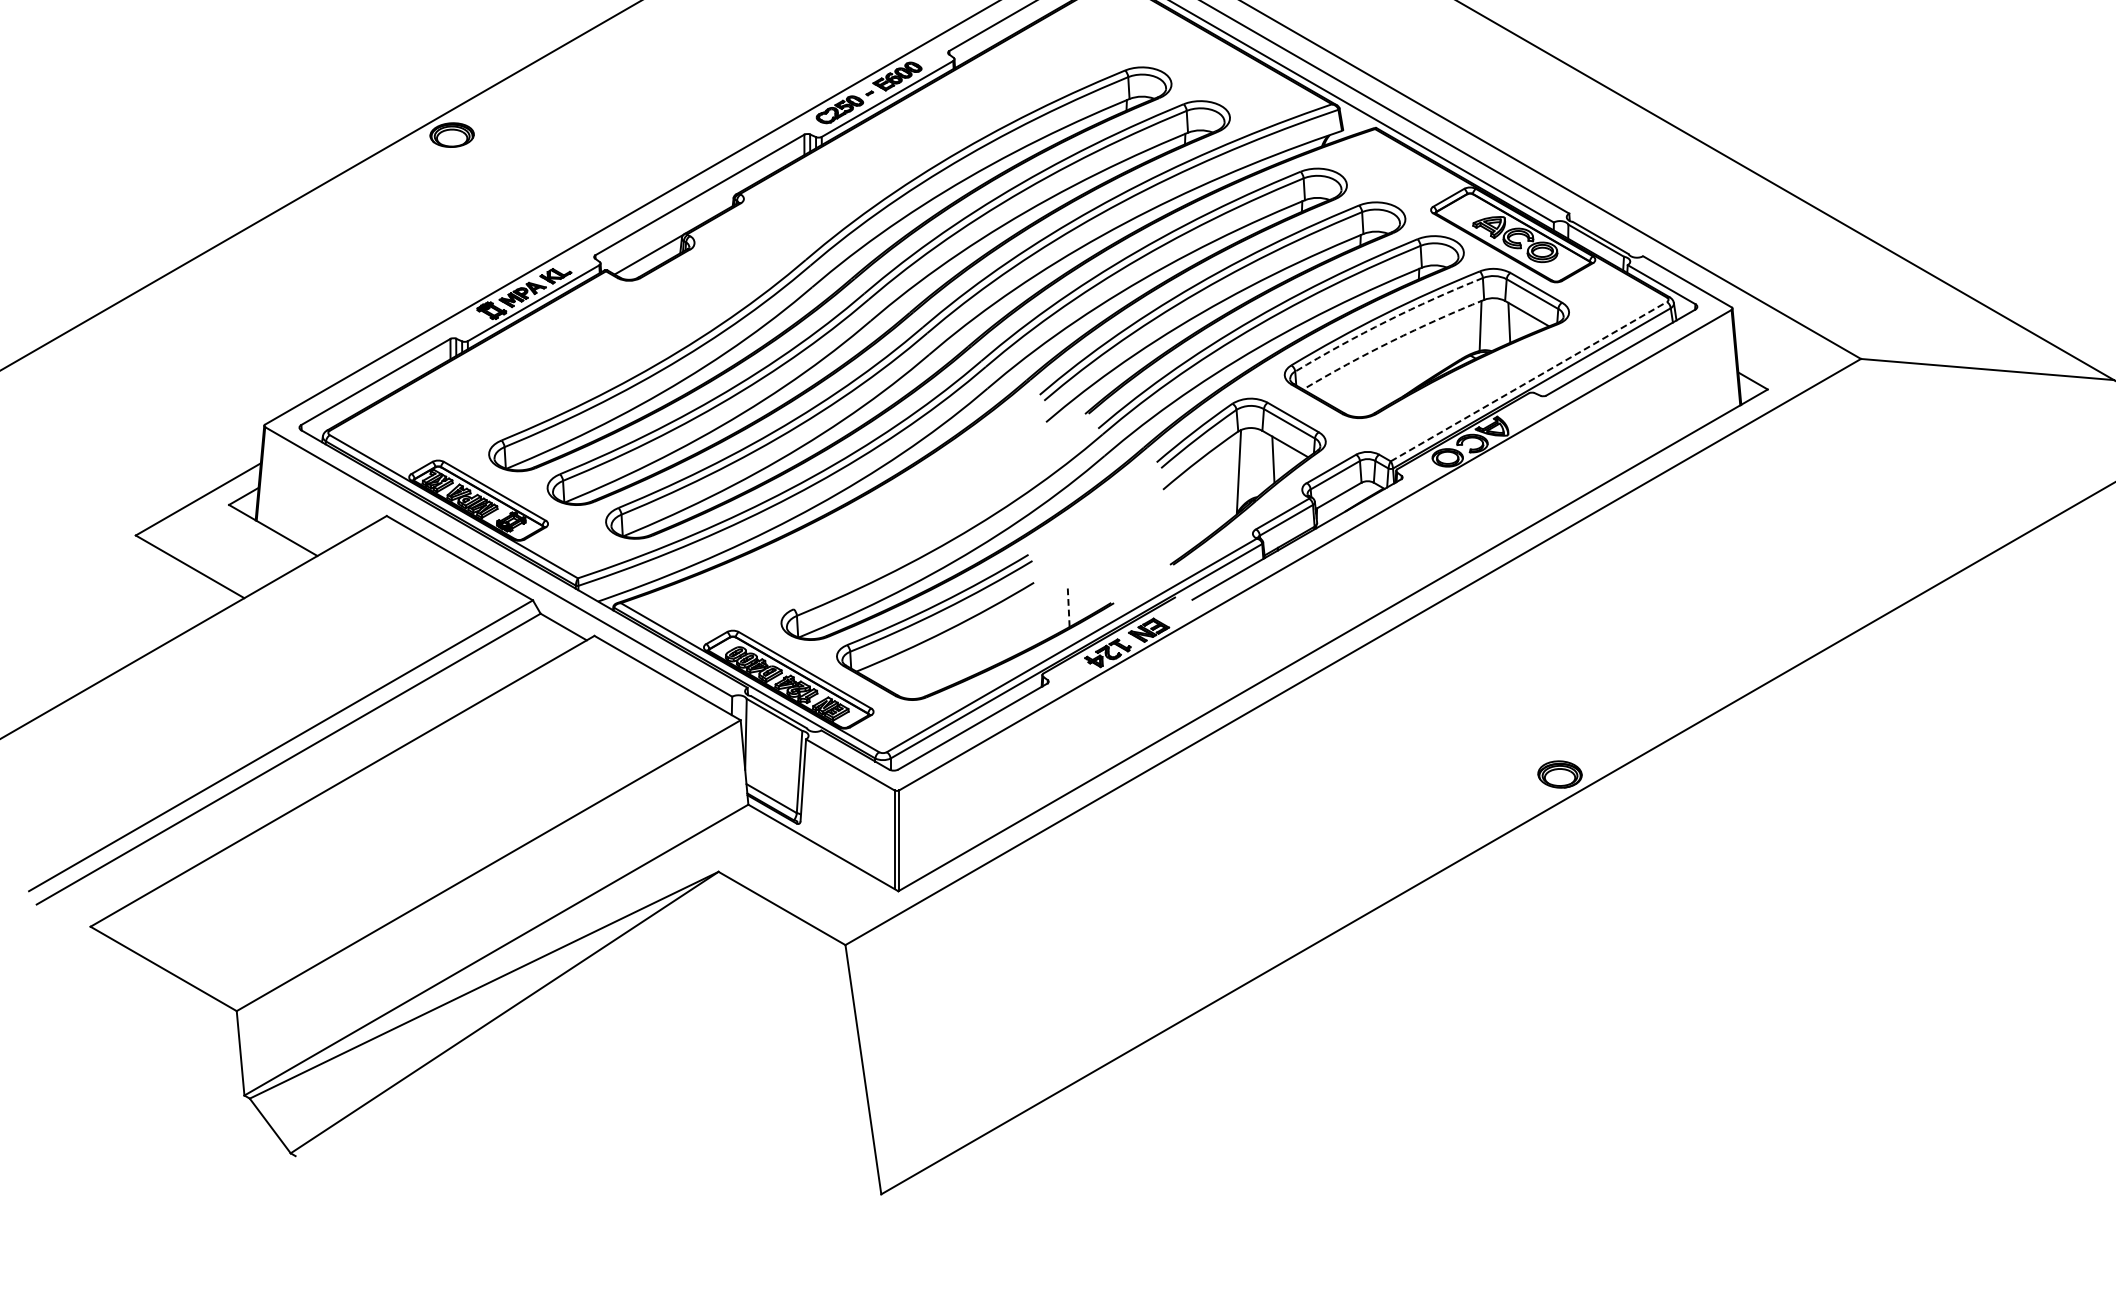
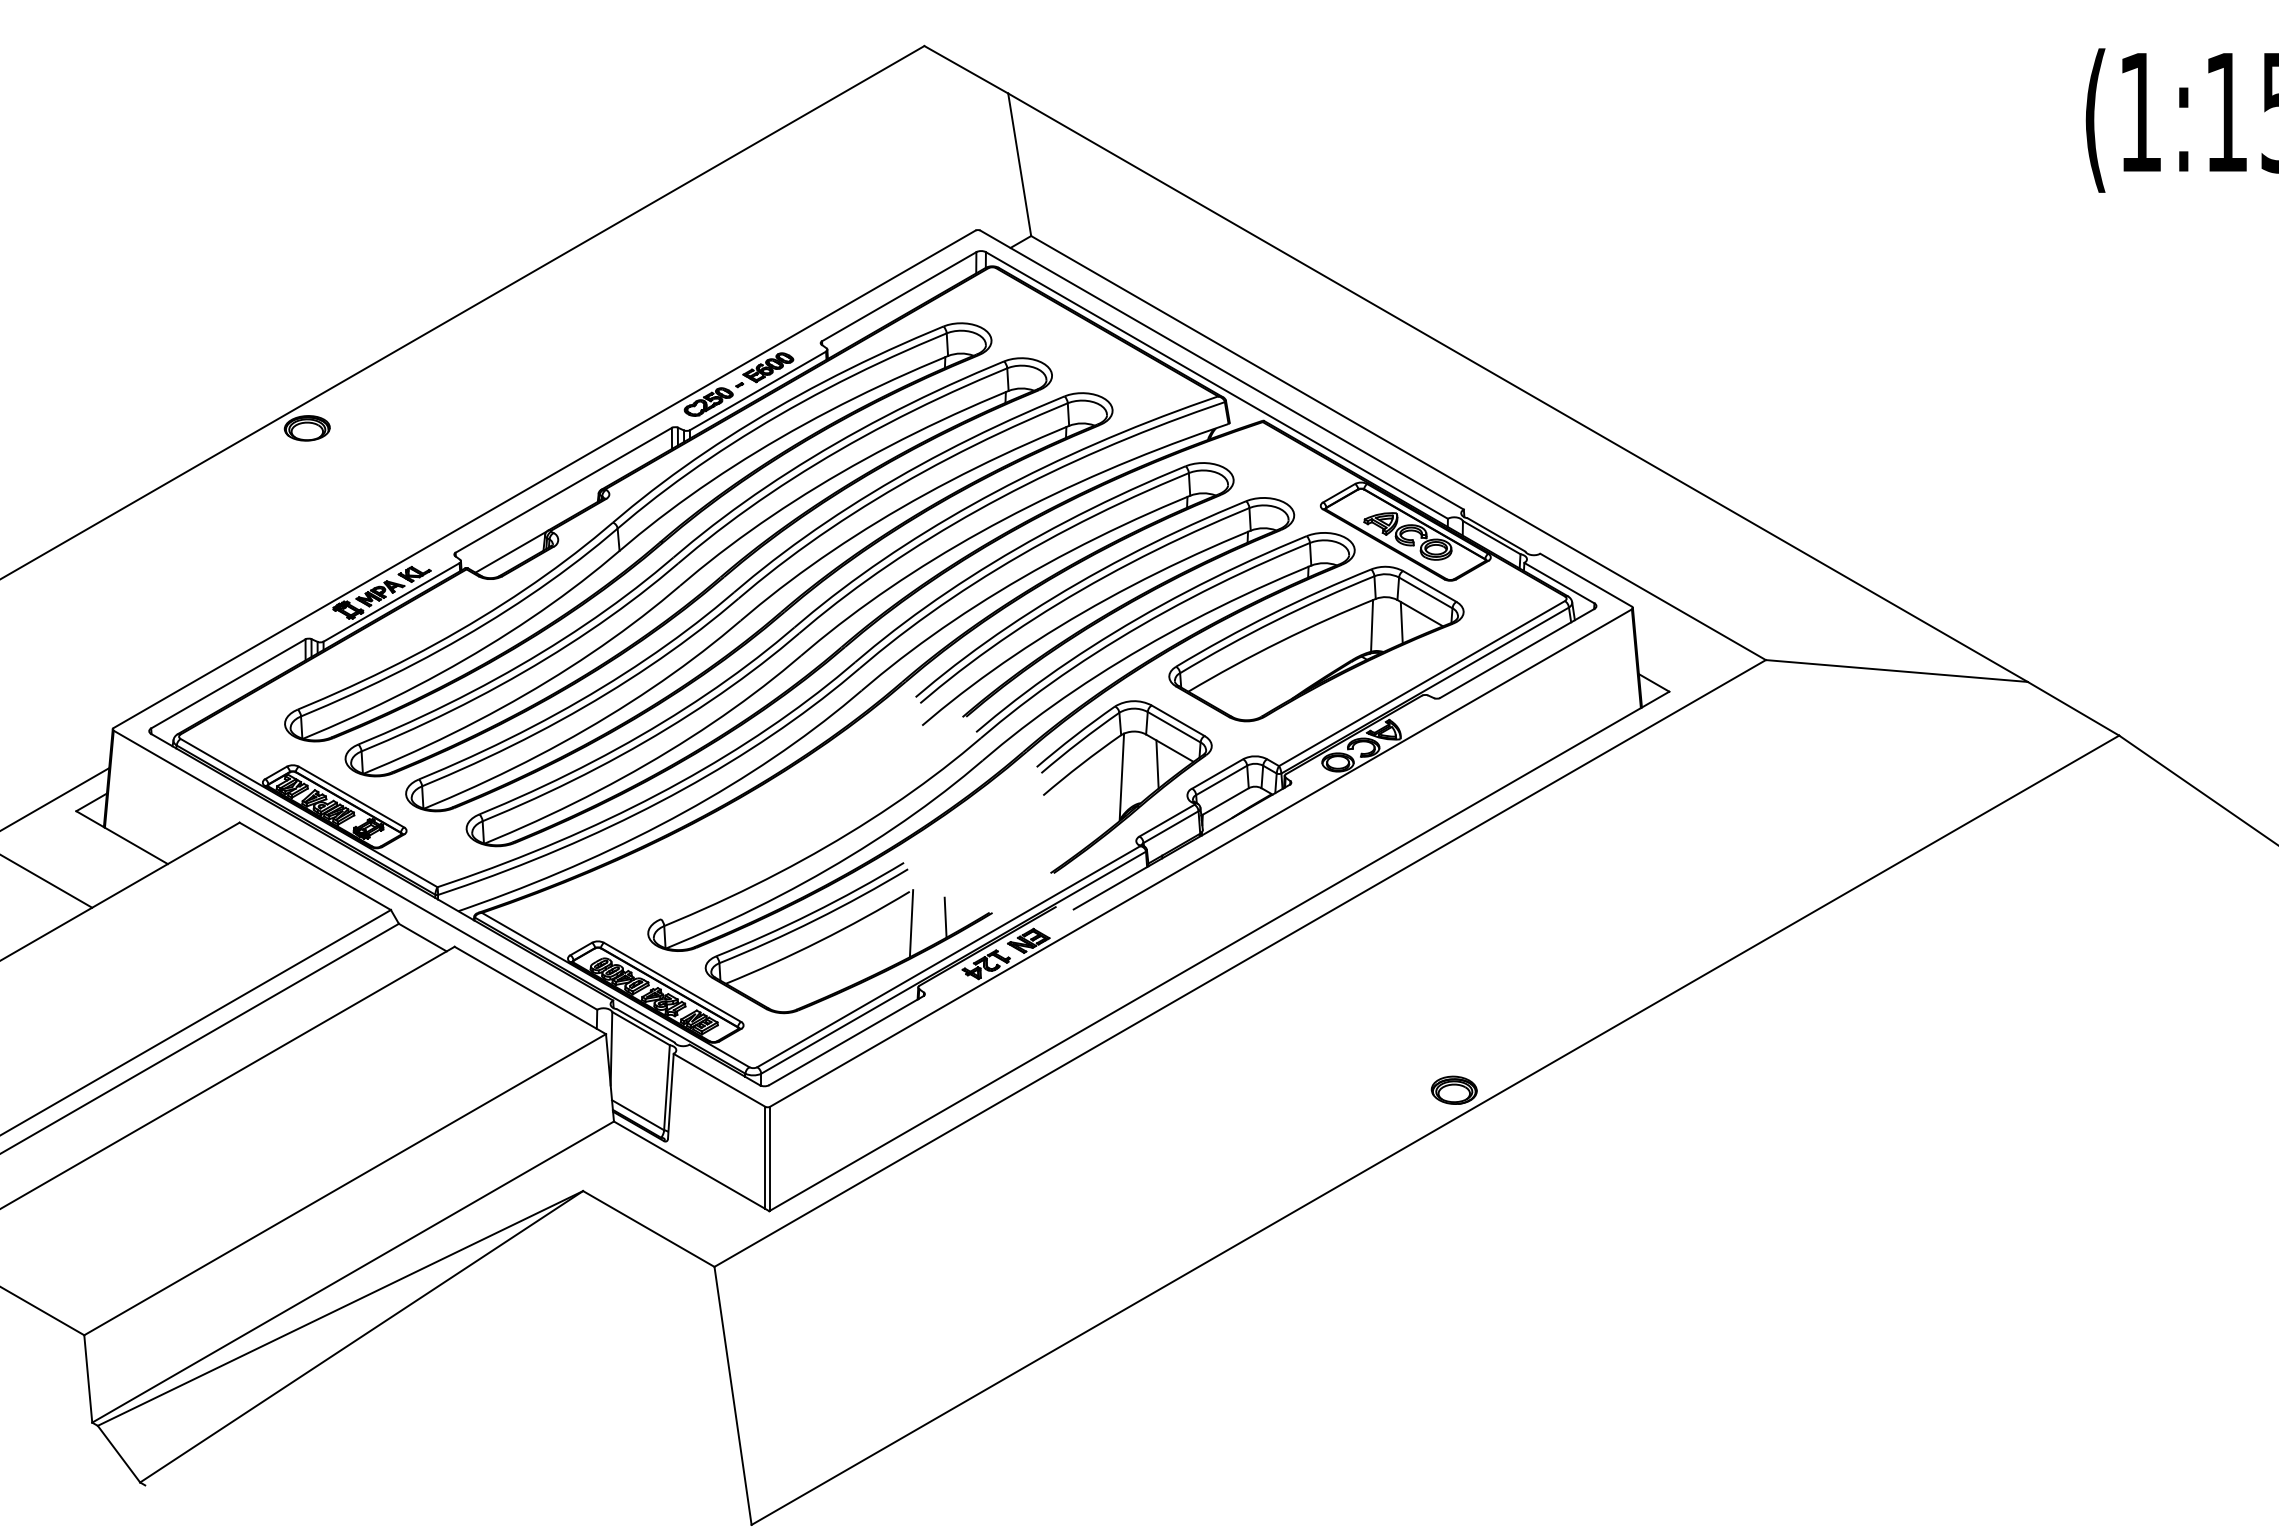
part: (772, 235) -> (638, 532), added
arc: (1387, 320) -> (1275, 620), dashed -> solid
arc: (1392, 341) -> (1280, 641), dashed -> solid
line: (1529, 381) -> (1422, 683), dashed -> solid
line: (1068, 607) -> (945, 917), dashed -> solid
line: (1035, 613) -> (911, 923), added

